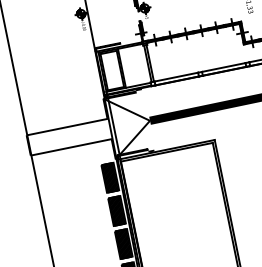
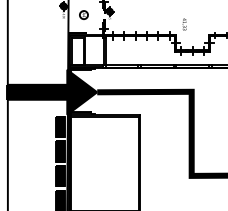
part: (110, 19) -> (83, 14), added
fill: (89, 132) -> (52, 91), added

